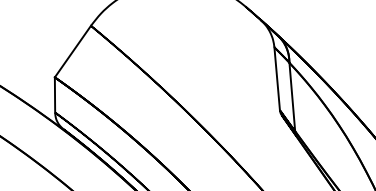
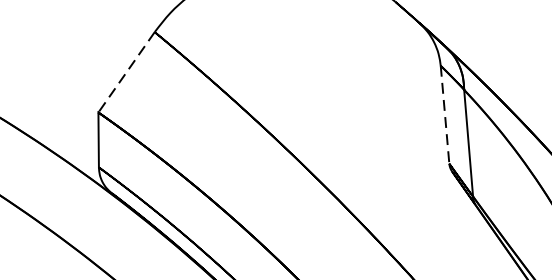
line: (72, 52) -> (125, 73), solid -> dashed
line: (277, 79) -> (445, 115), solid -> dashed

